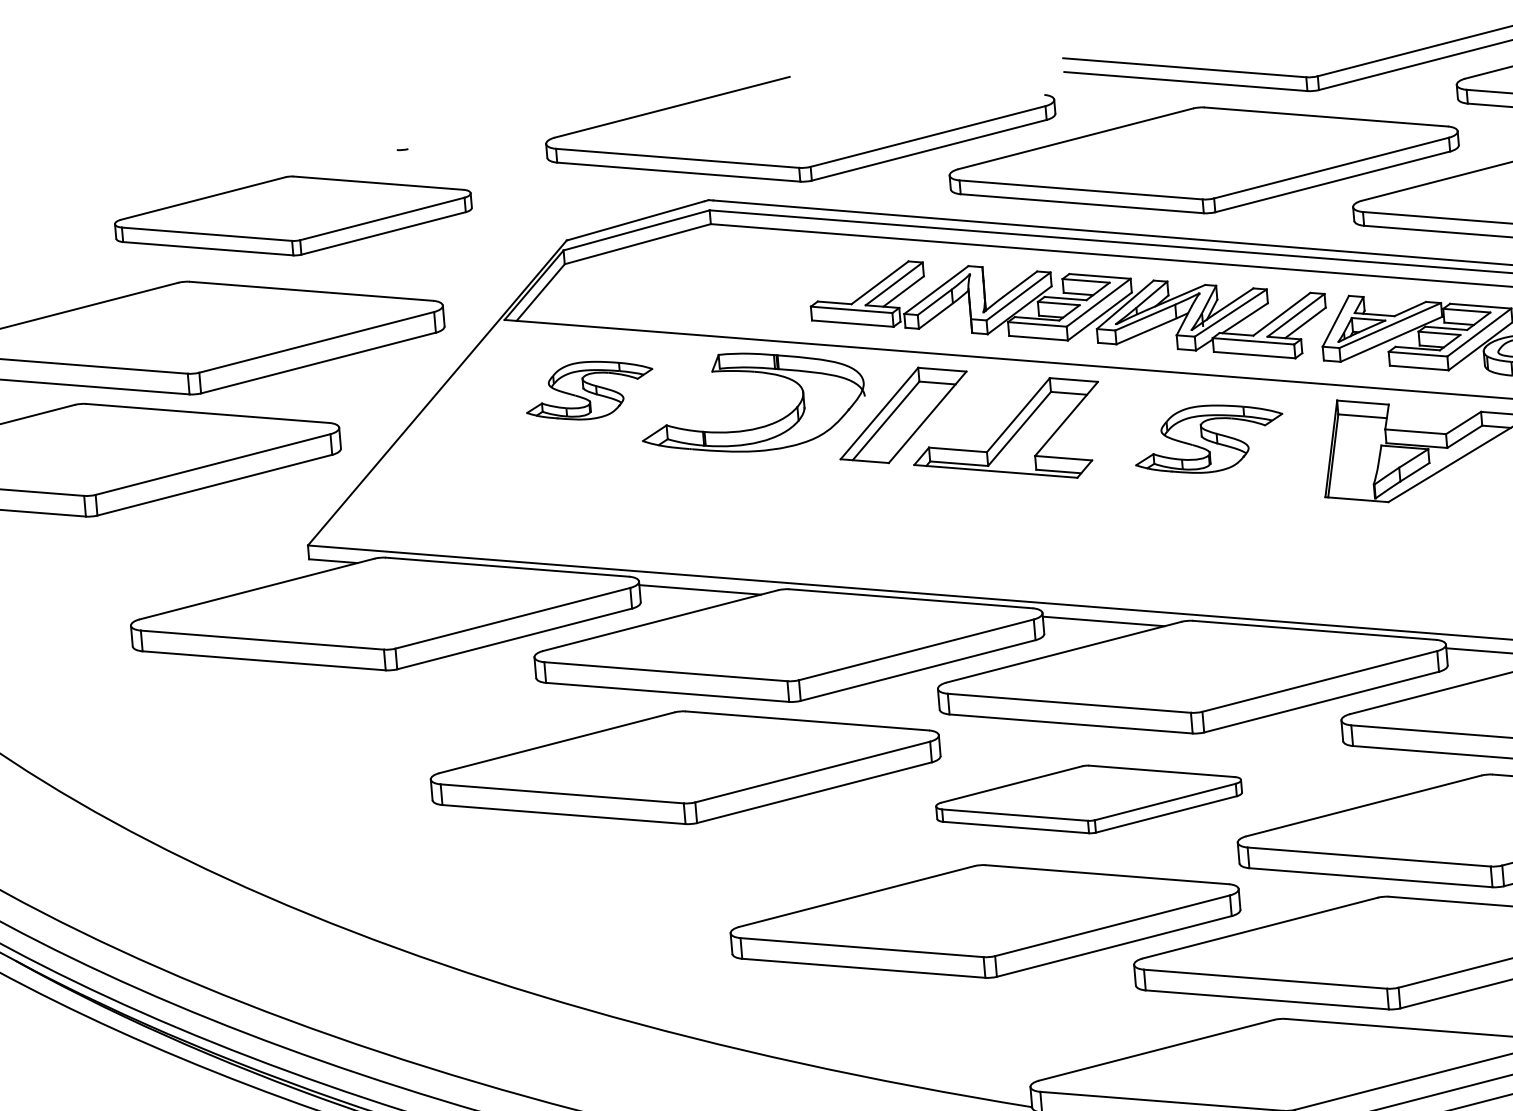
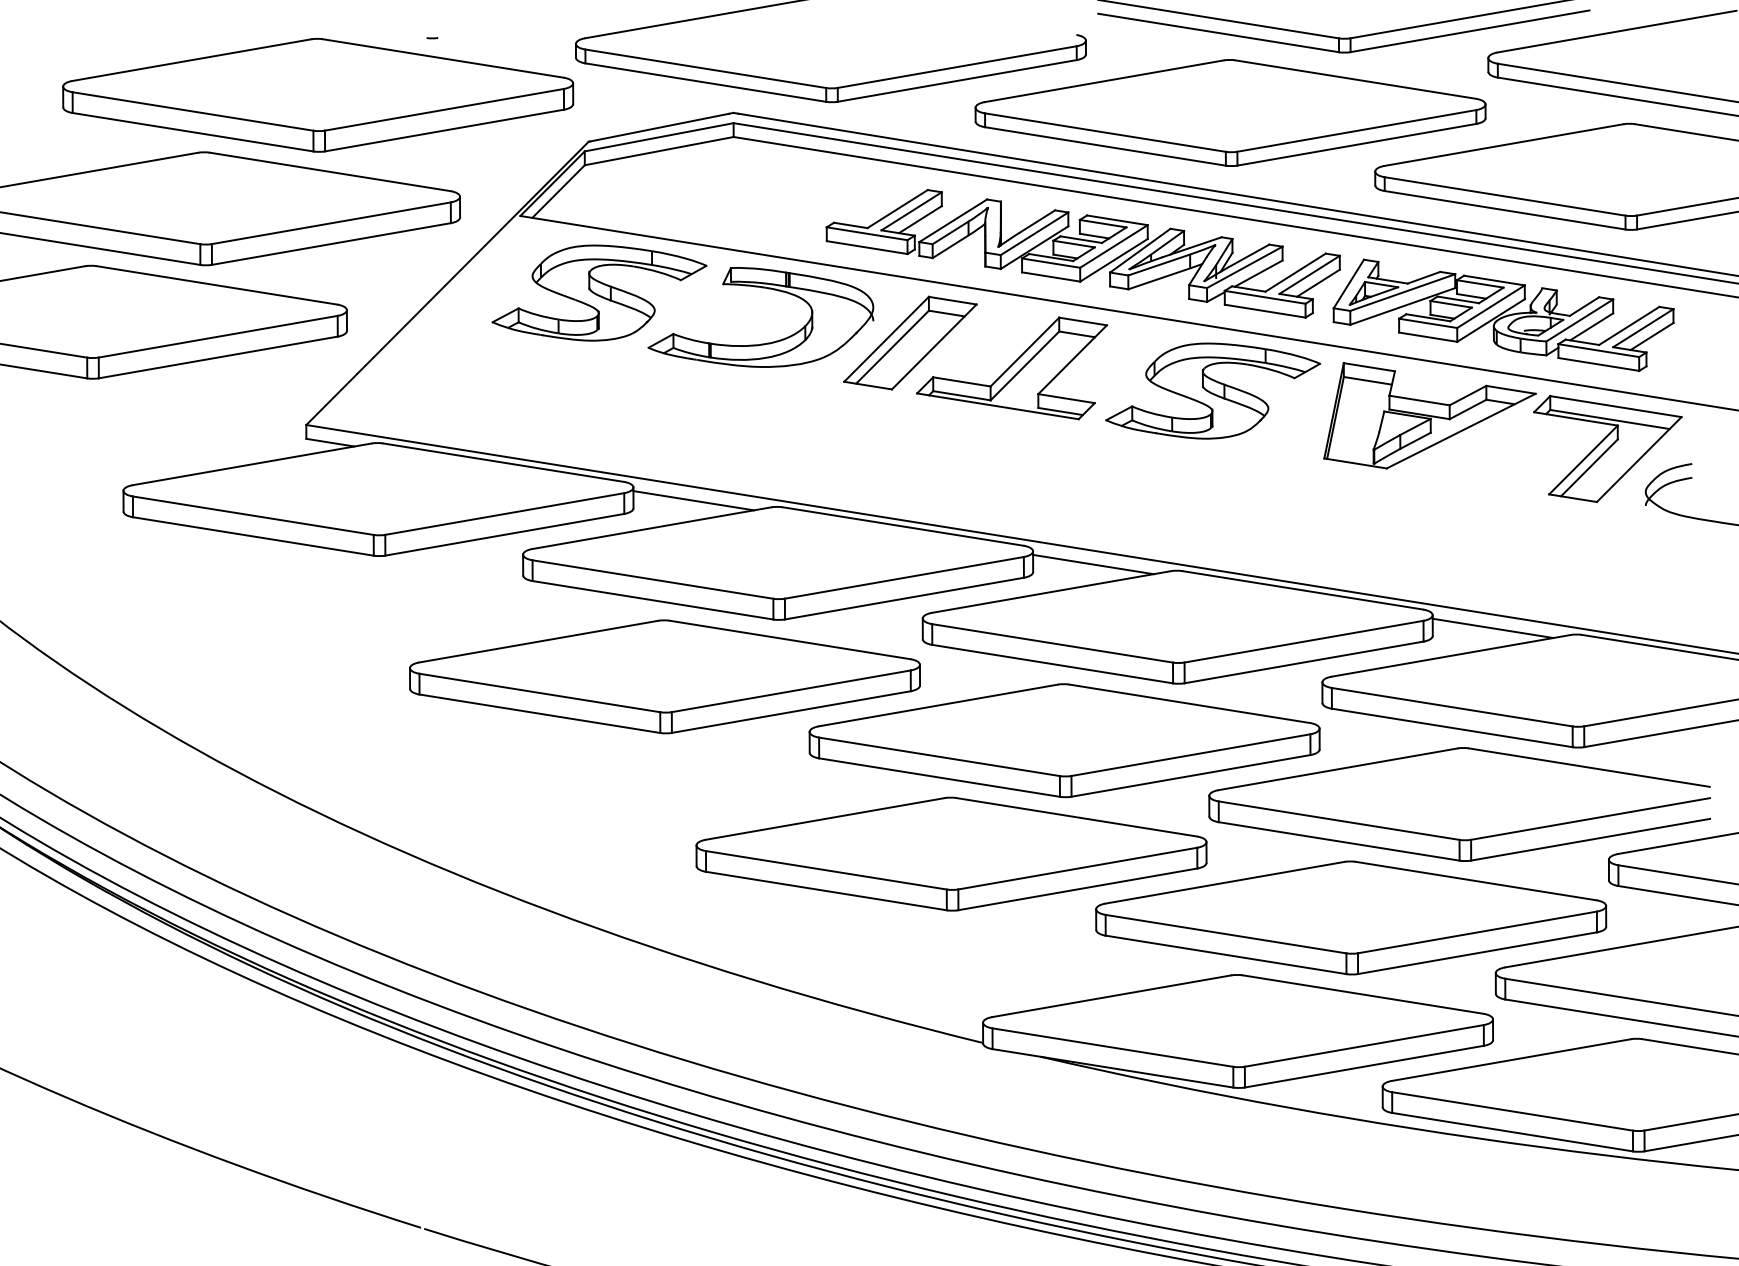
part: (293, 216) -> (318, 95), size x1.43
part: (589, 389) -> (599, 292), size x1.67
part: (1208, 438) -> (1212, 390), size x1.43
part: (1089, 799) -> (1064, 740), size x1.67

